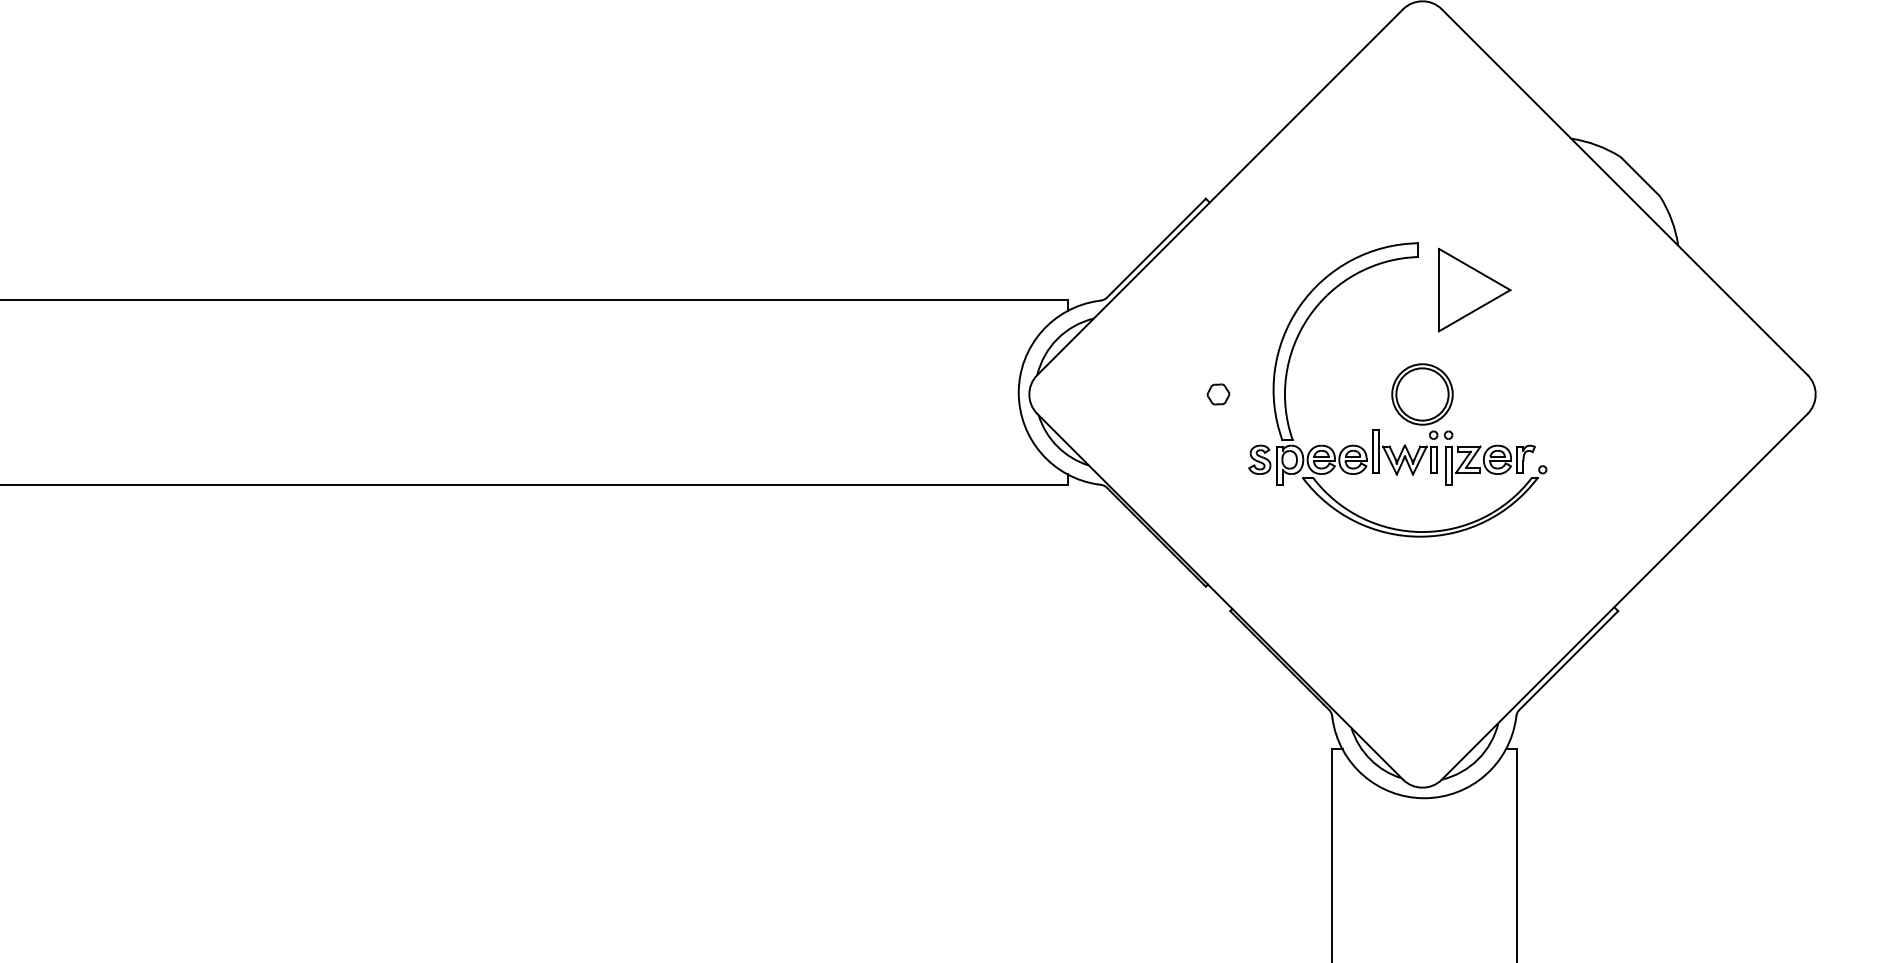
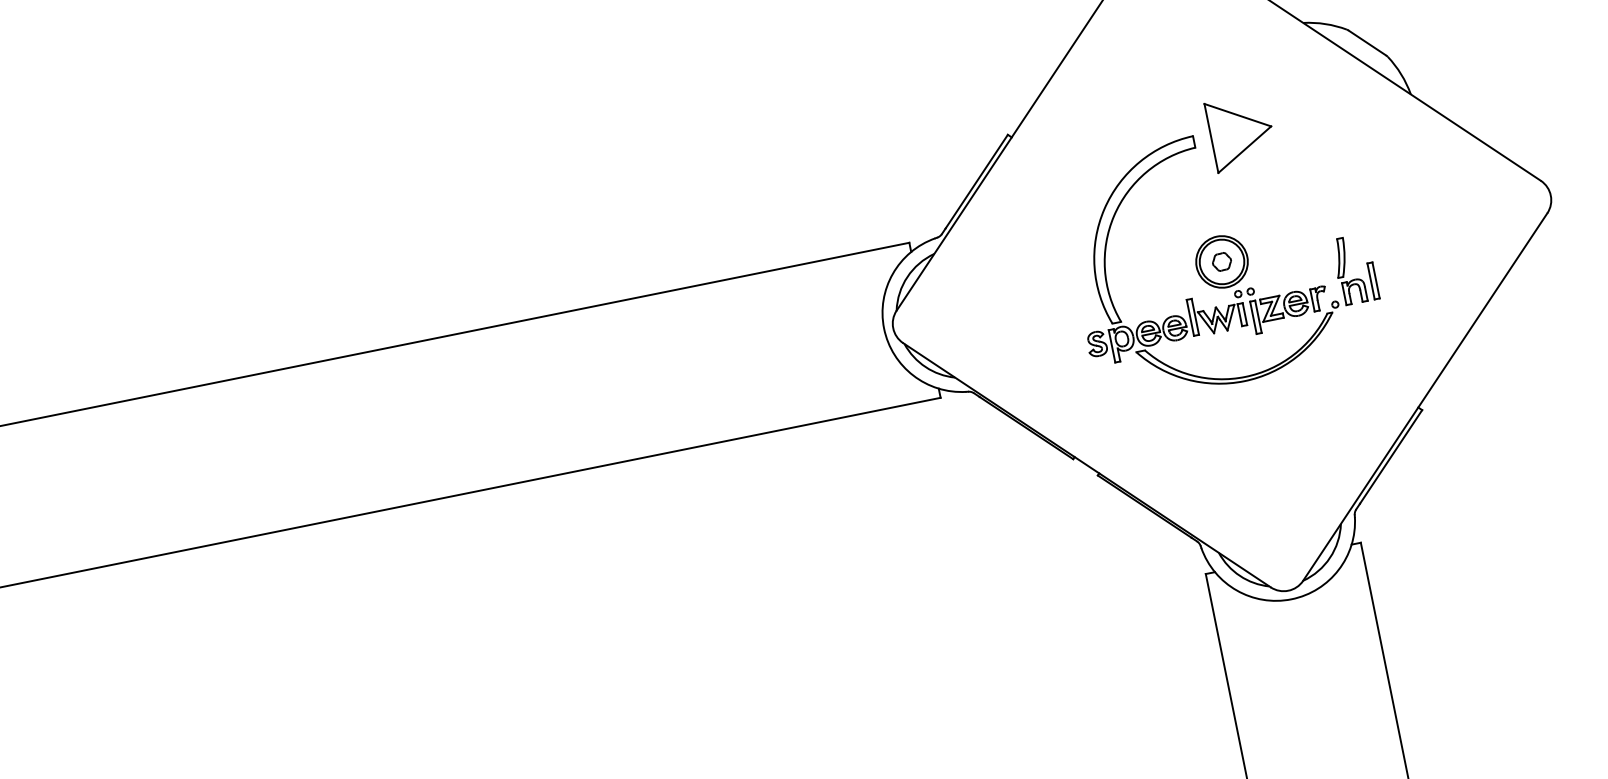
part: (1474, 289) -> (1241, 131), moved
part: (1218, 394) -> (1222, 261), moved
part: (1573, 444) -> (1356, 278), added

